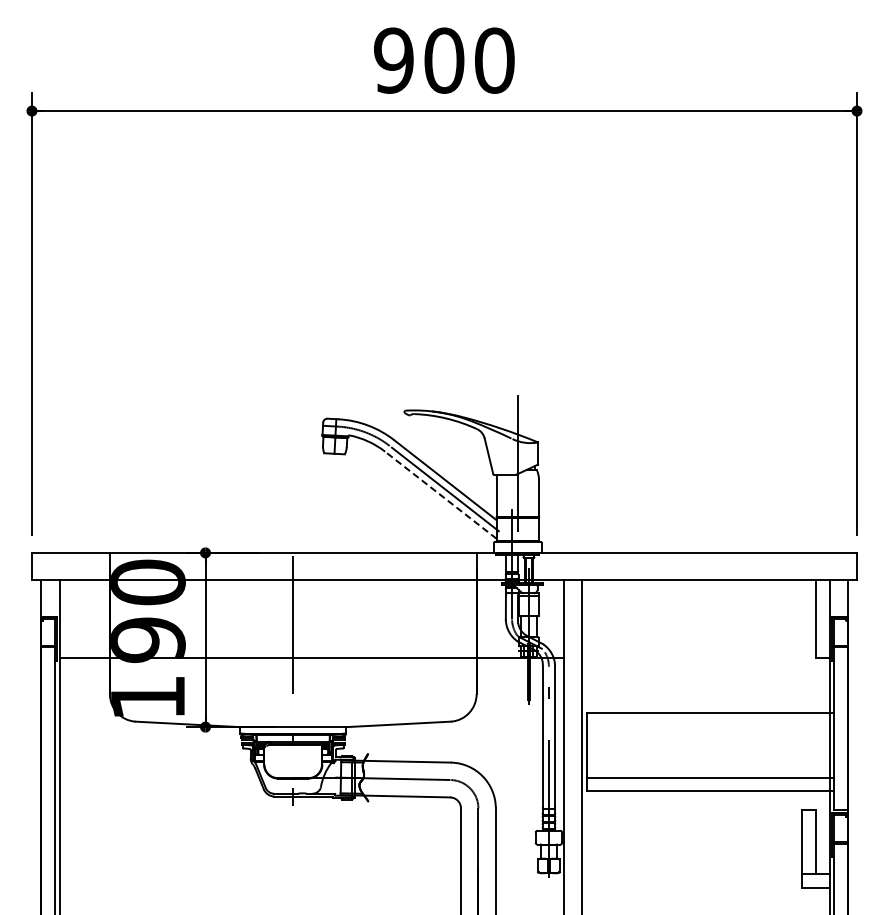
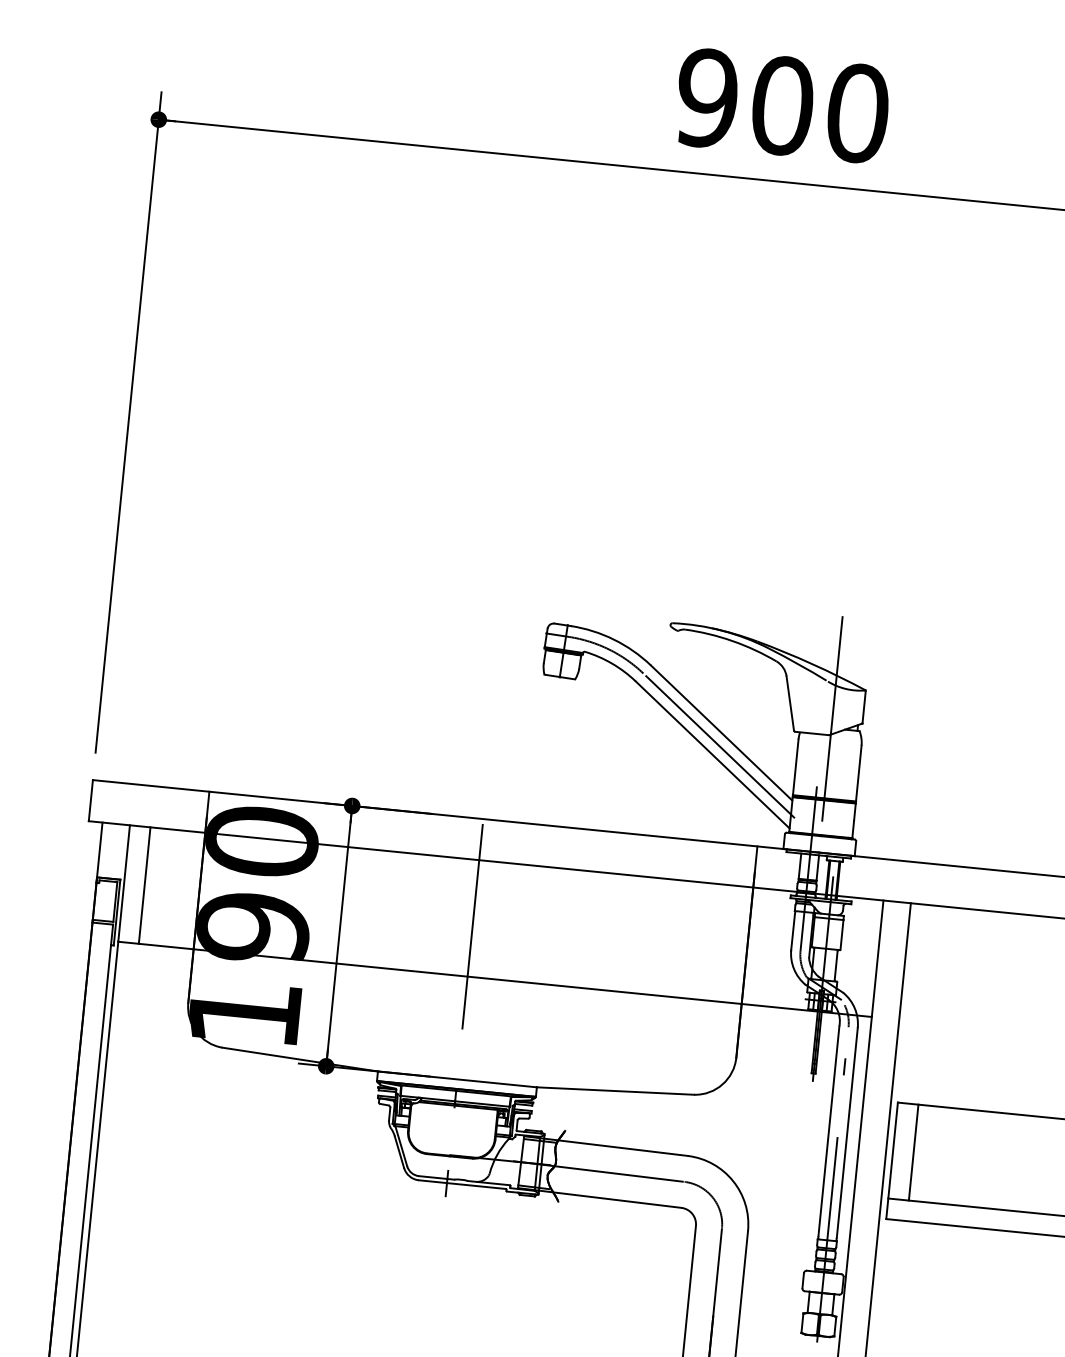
line: (440, 495) -> (712, 755), dashed -> solid
line: (73, 619) -> (144, 885), added
line: (600, 745) -> (913, 1152), added

